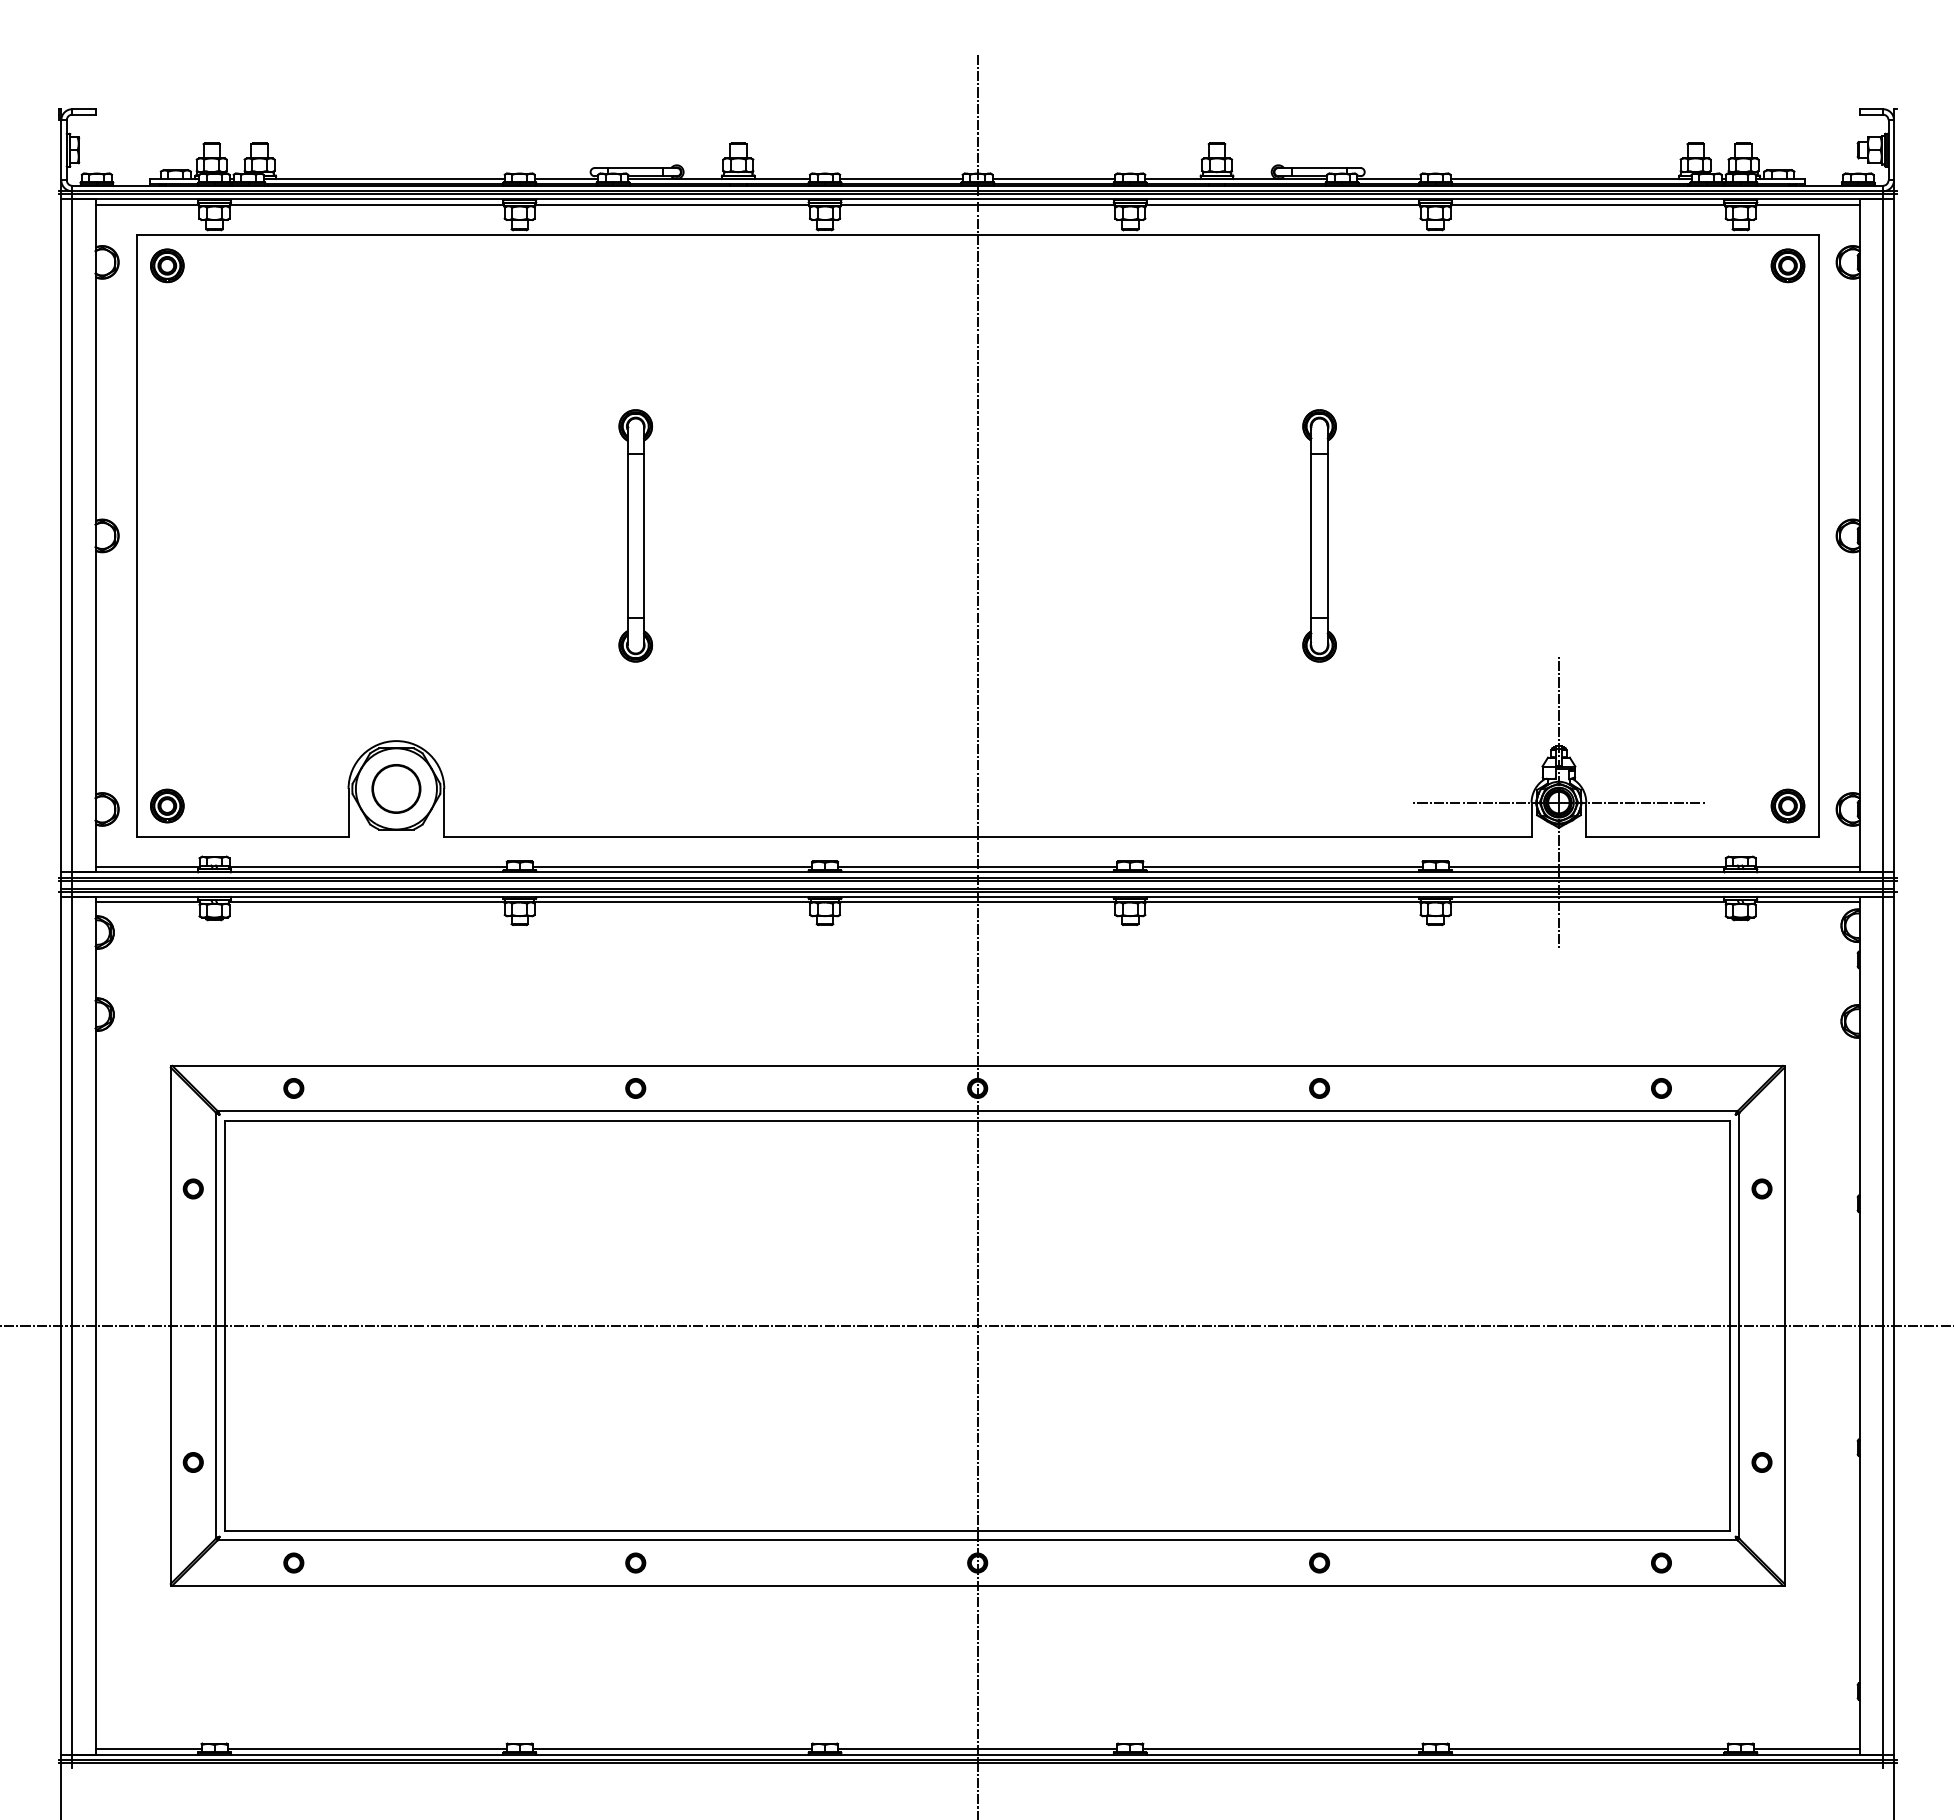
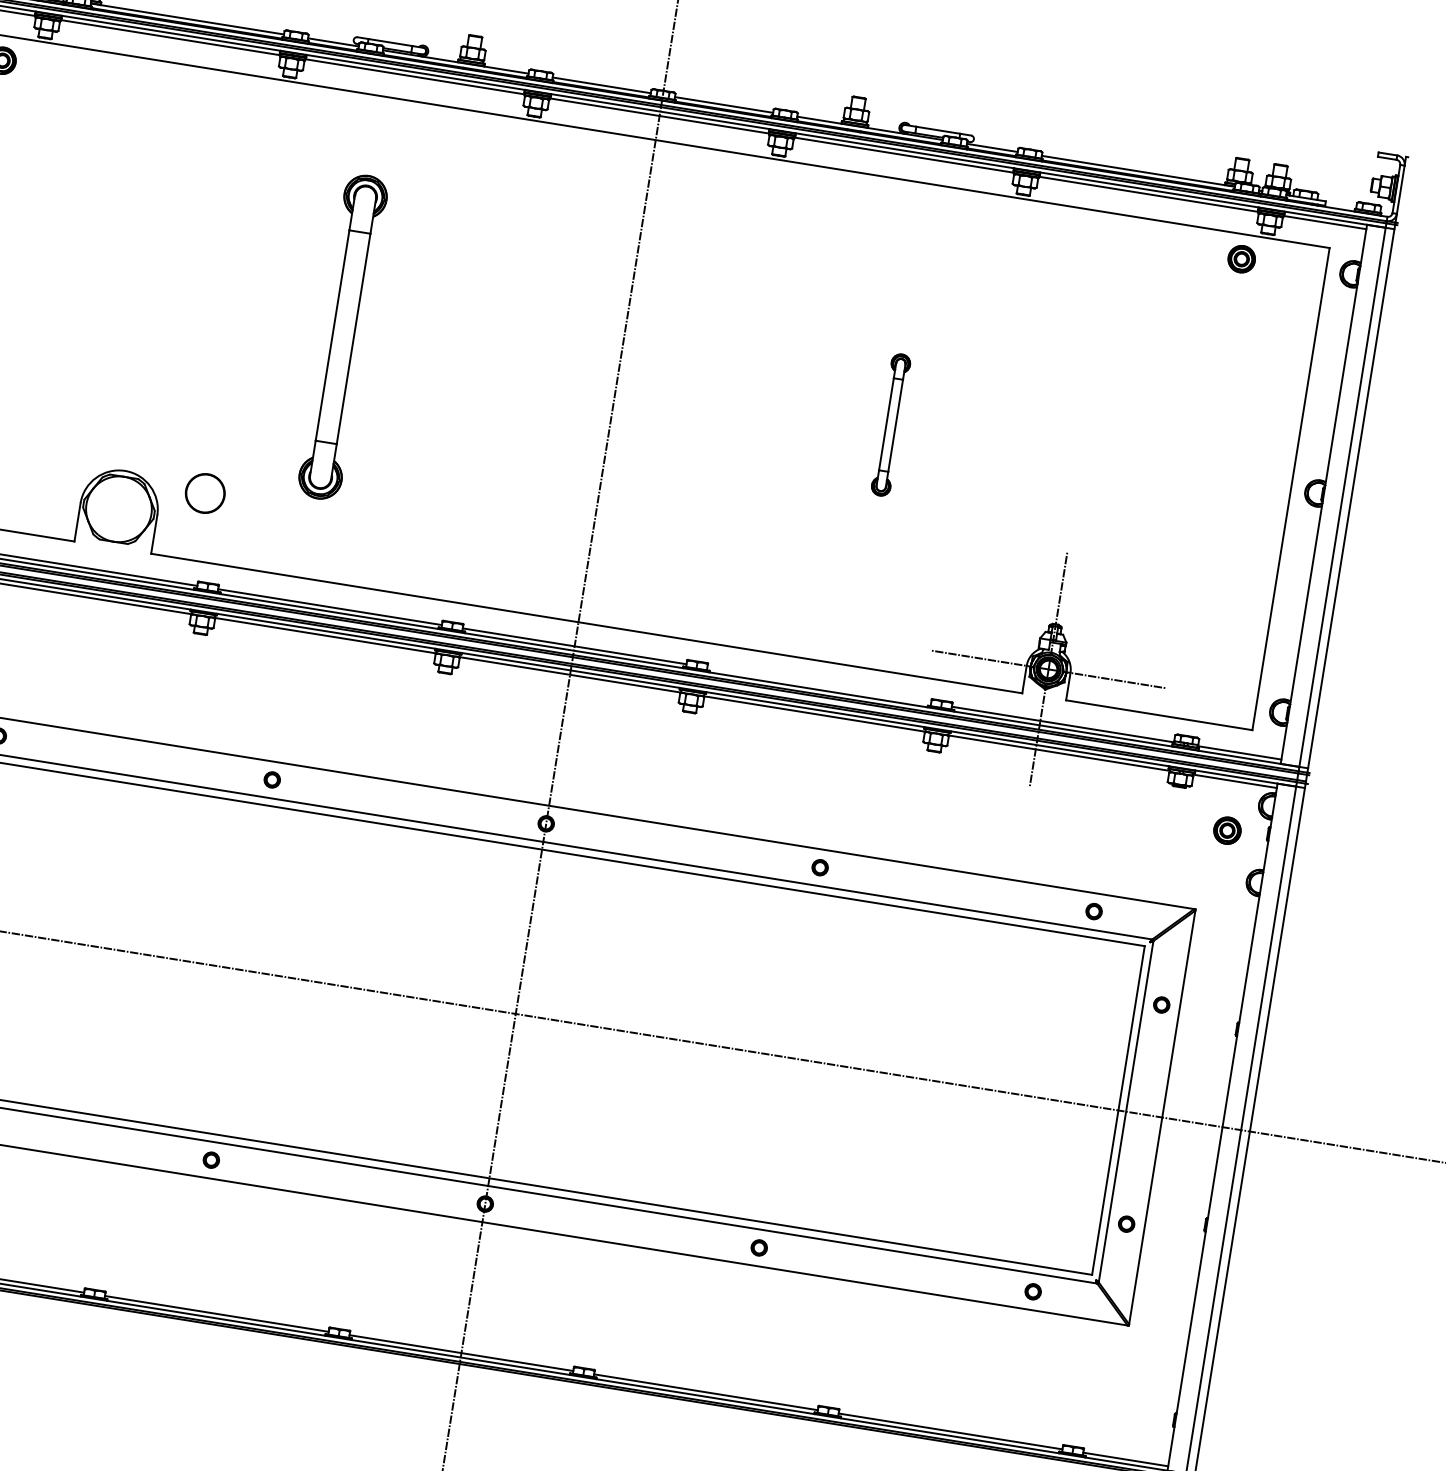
part: (1787, 265) -> (1241, 258), moved
part: (635, 535) -> (343, 336), size x1.6
part: (1319, 535) -> (891, 424), size x0.7
circle: (396, 788) -> (205, 493), moved
part: (1787, 805) -> (1227, 830), moved
line: (1282, 866) -> (818, 685), removed

